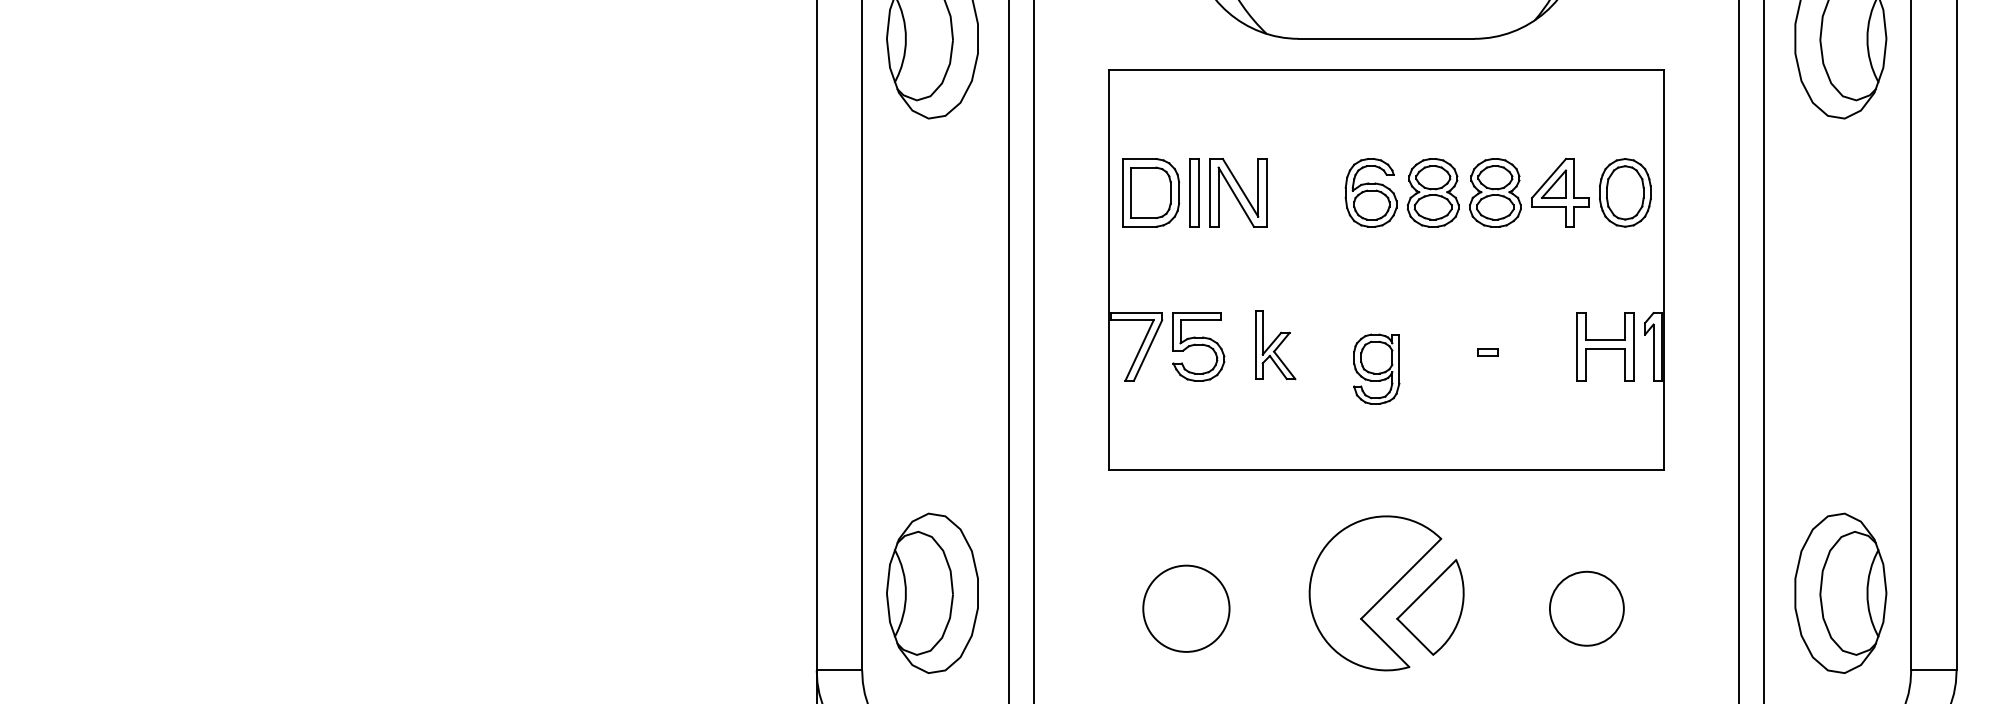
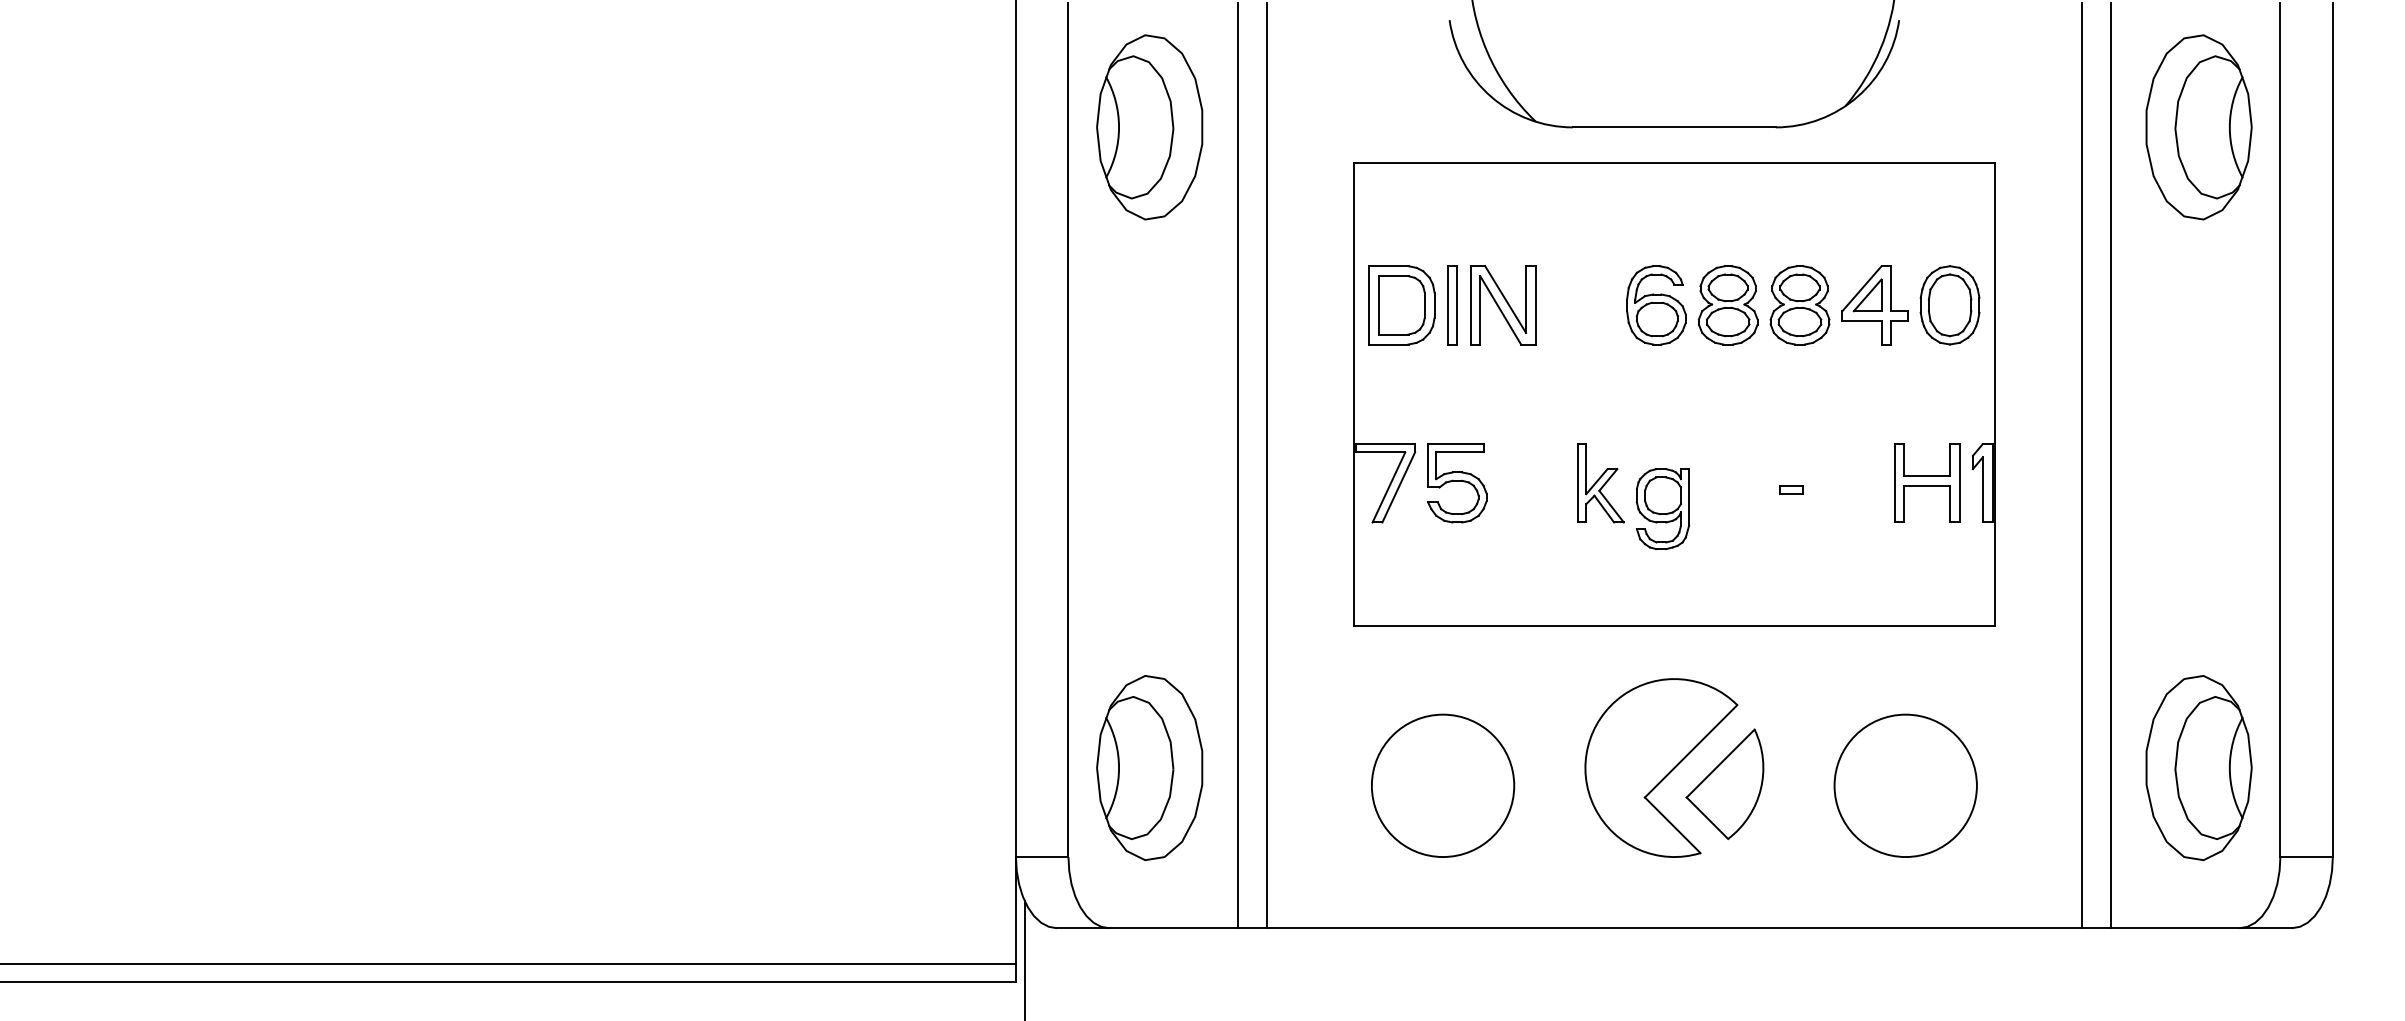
part: (1275, 345) -> (1600, 483), moved
circle: (1185, 608) -> (1442, 785), size x1.43
circle: (1586, 608) -> (1905, 785), size x1.67

